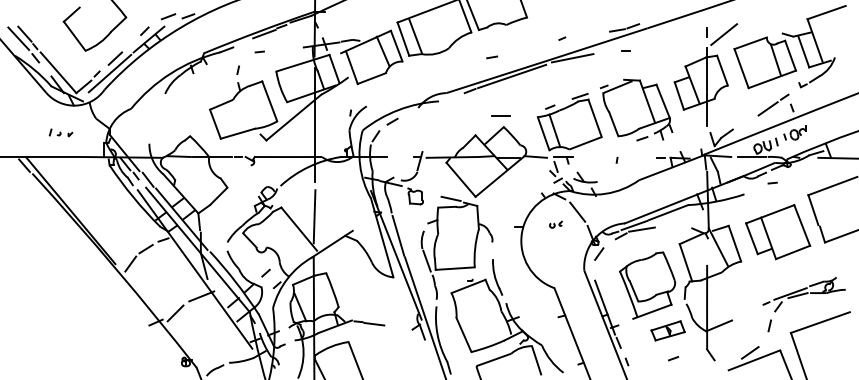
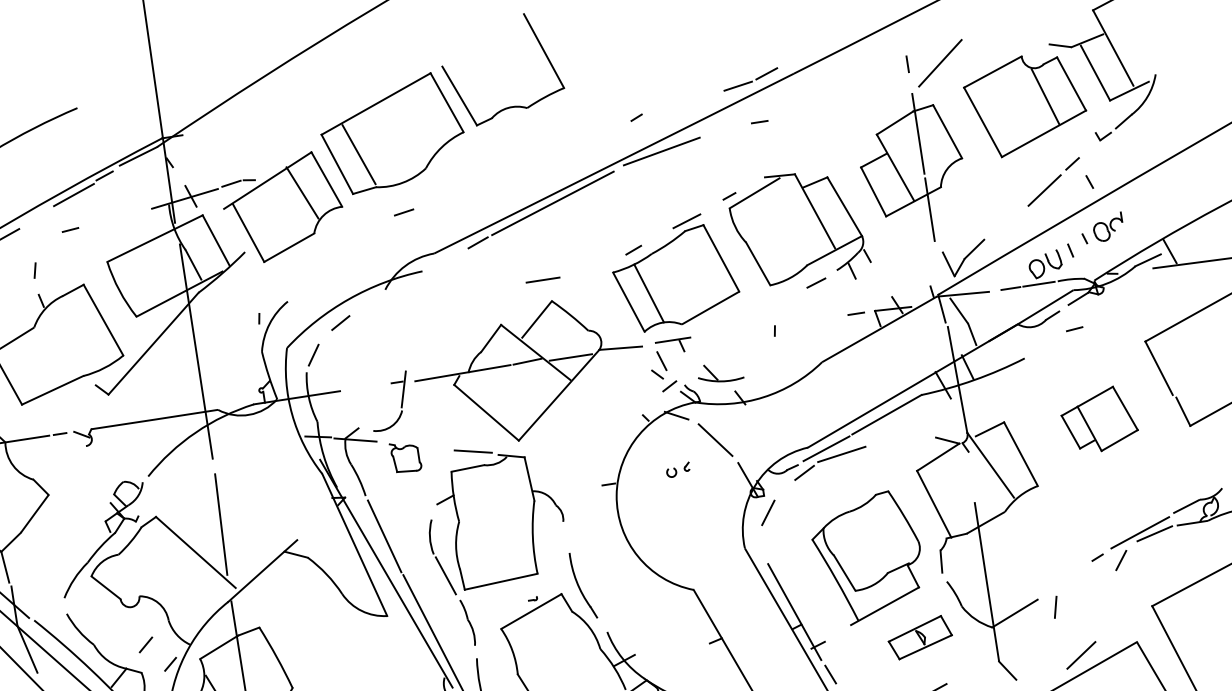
line: (492, 57) -> (404, 212), moved
part: (778, 232) -> (1099, 420), size x0.6
line: (769, 325) -> (1055, 606), moved

